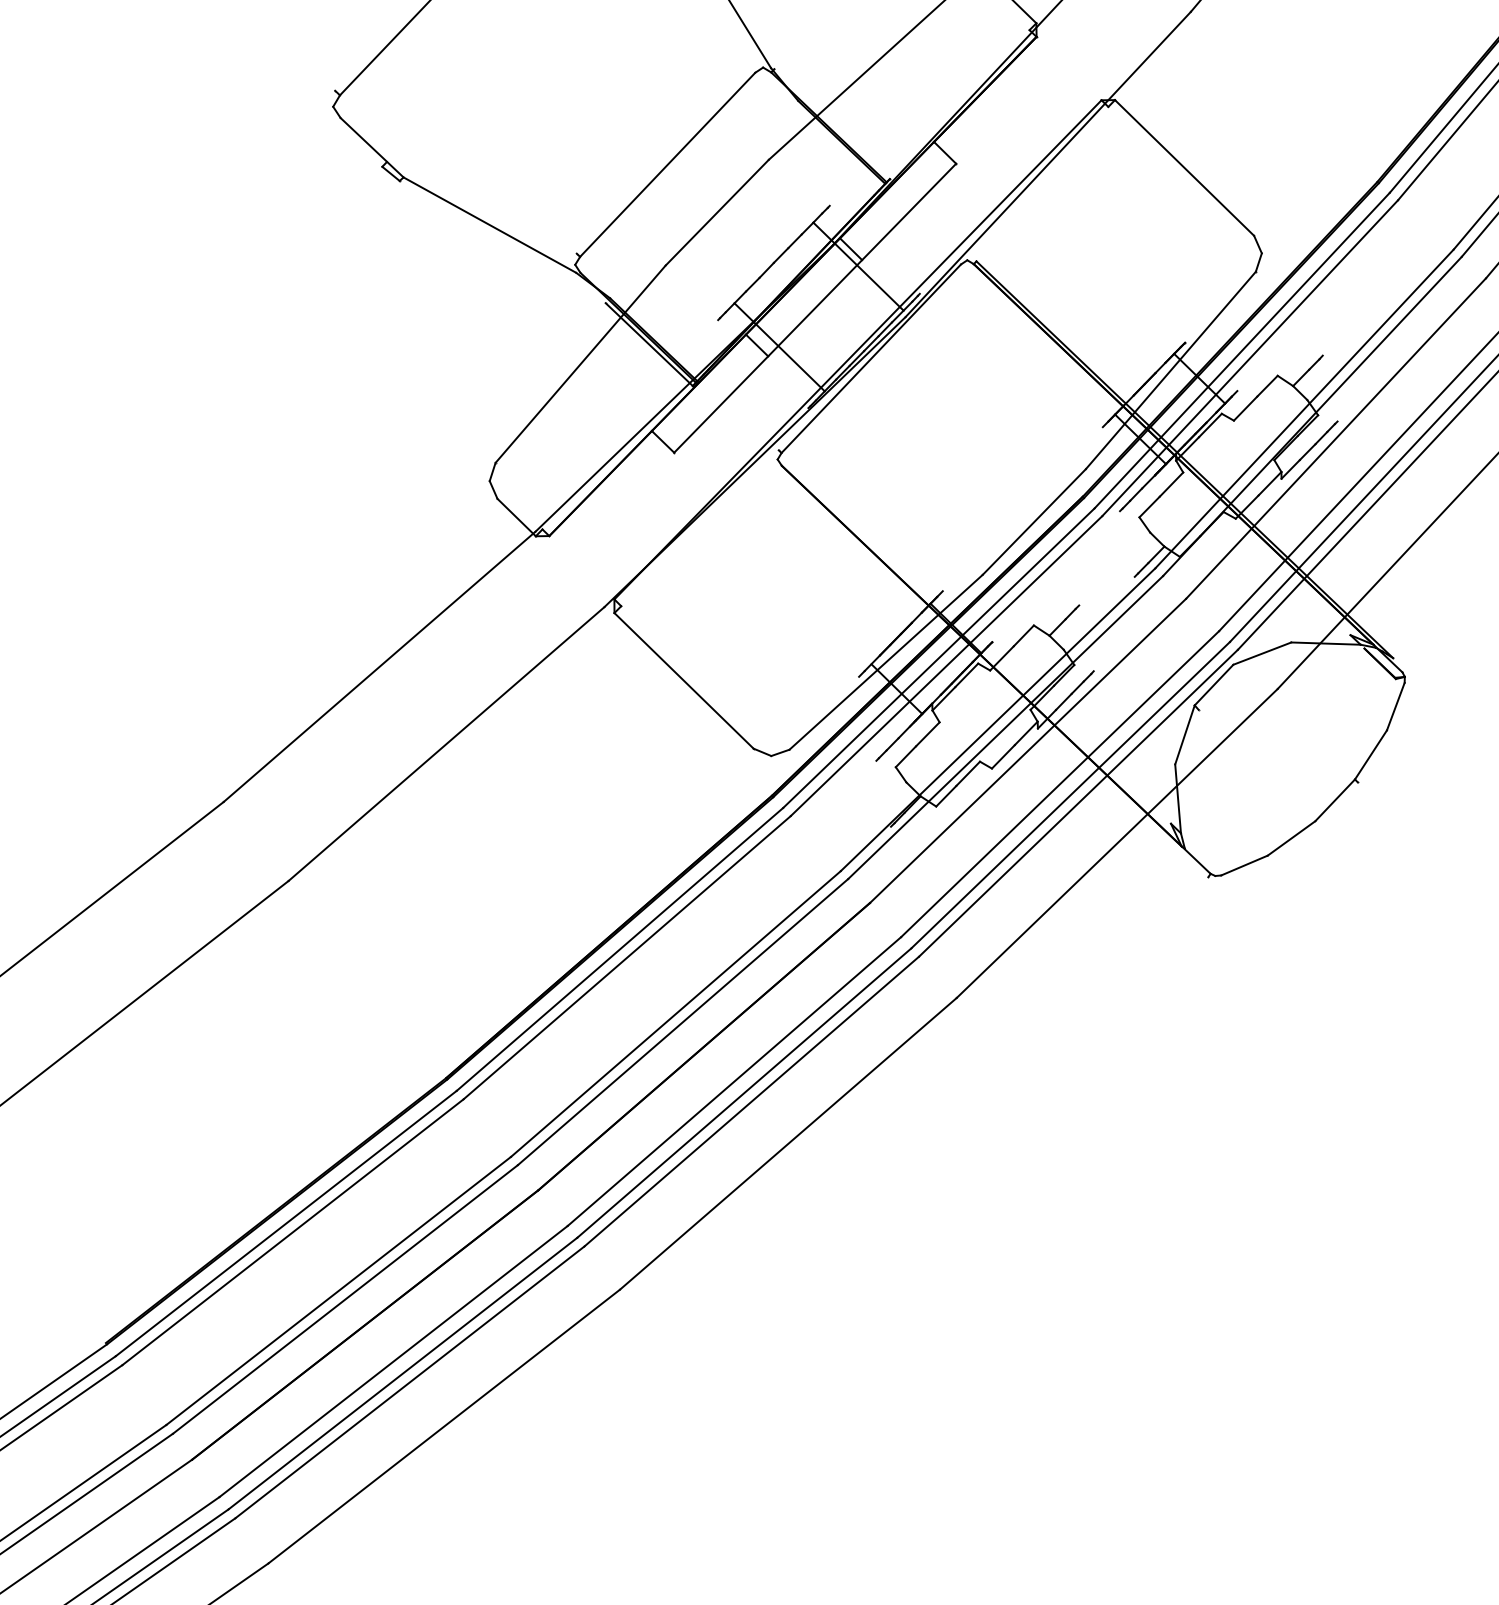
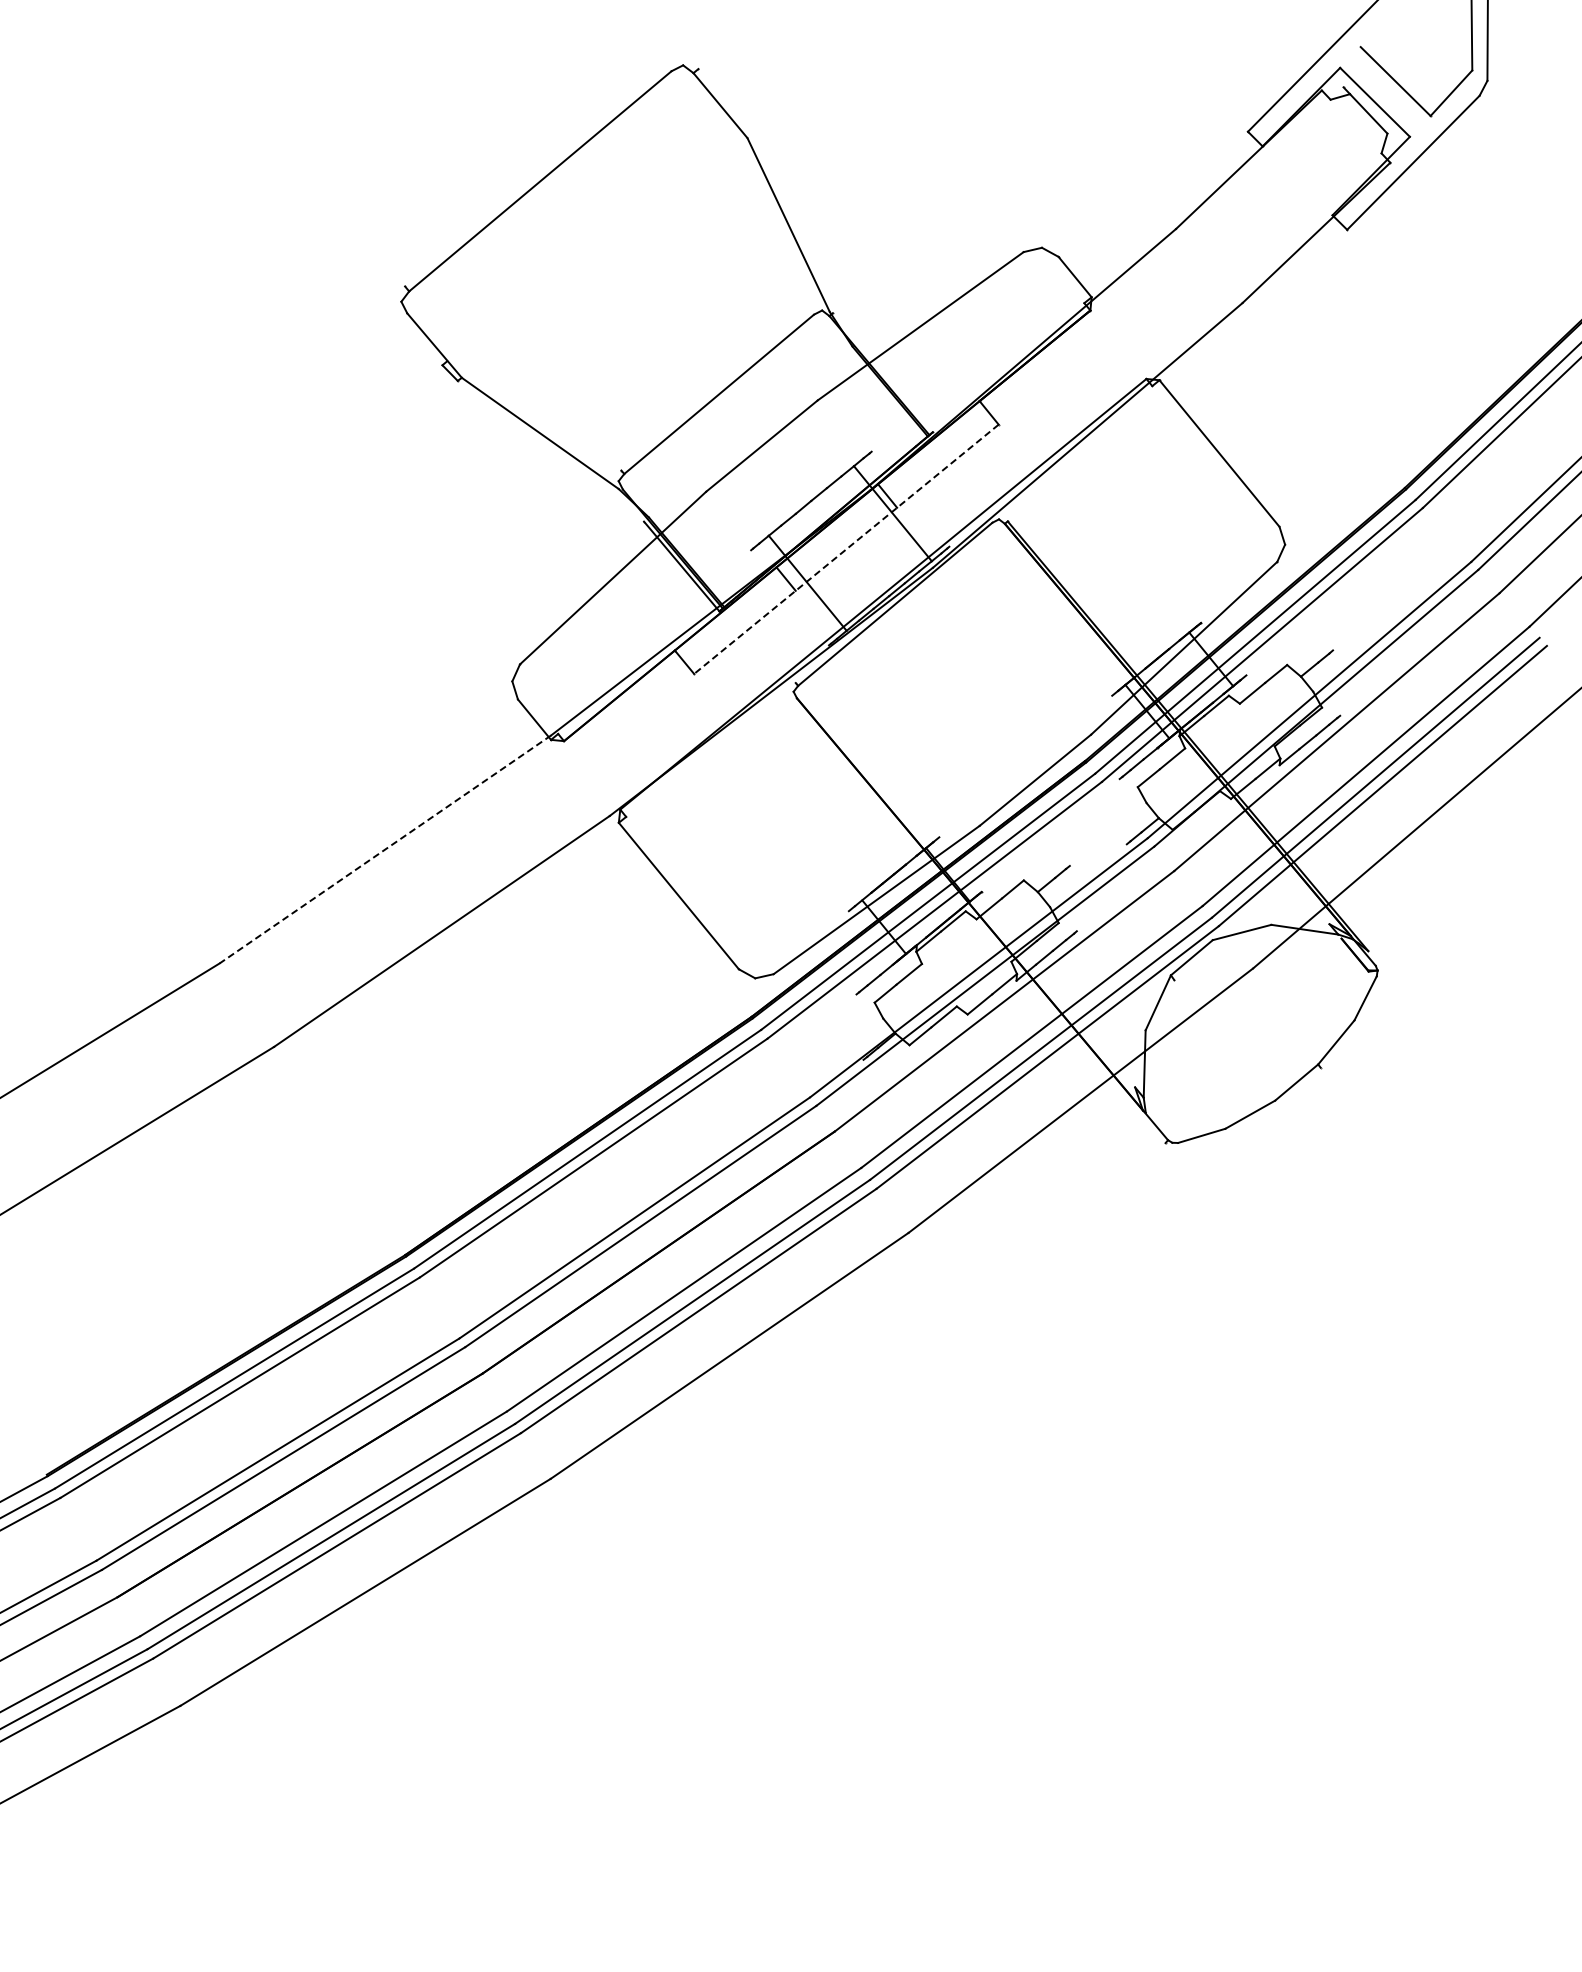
line: (815, 308) -> (846, 549), solid -> dashed
line: (379, 666) -> (385, 849), solid -> dashed

